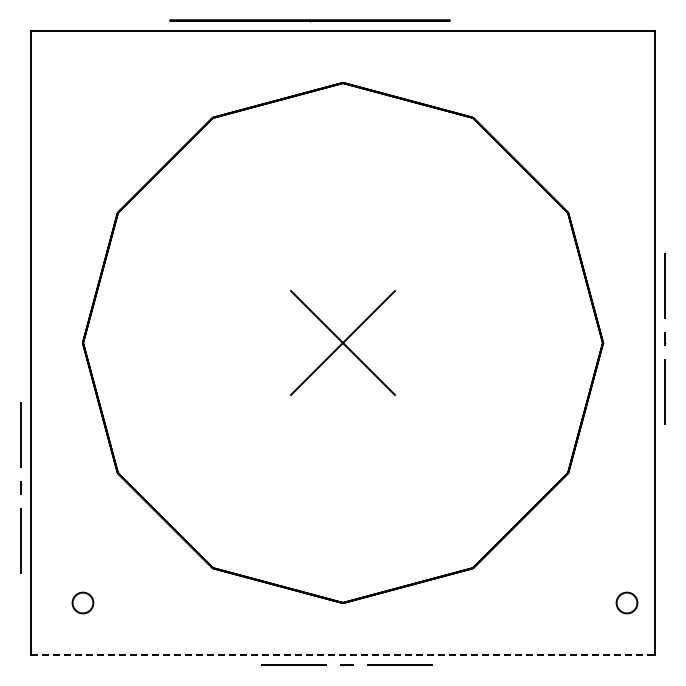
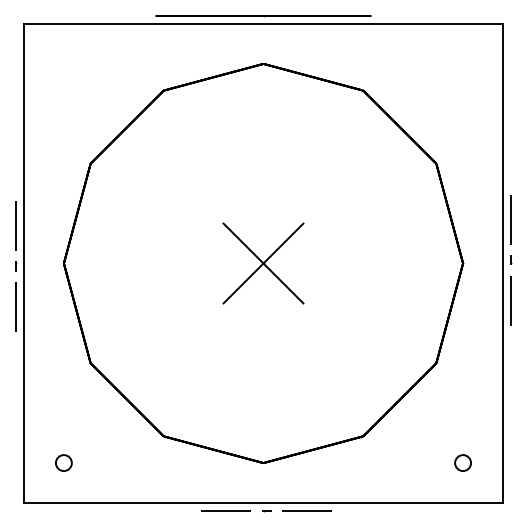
line: (309, 20) -> (263, 15), moved
part: (21, 487) -> (16, 266), moved
circle: (626, 602) -> (462, 462), moved
line: (343, 655) -> (263, 503), dashed -> solid

